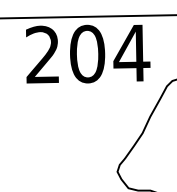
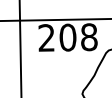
text: (132, 53) -> (89, 37), 204 -> 208

